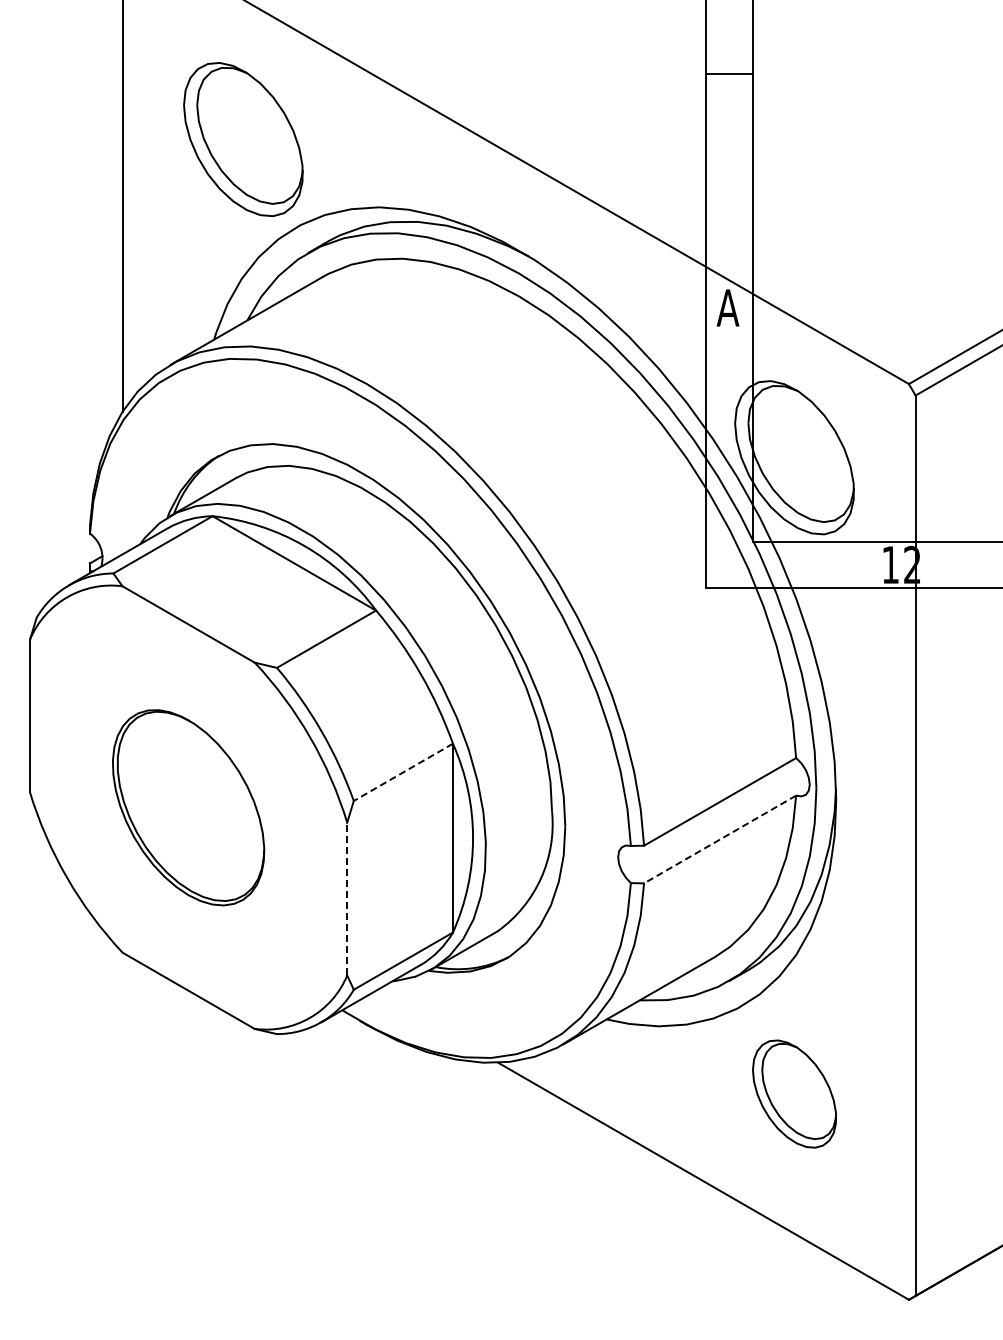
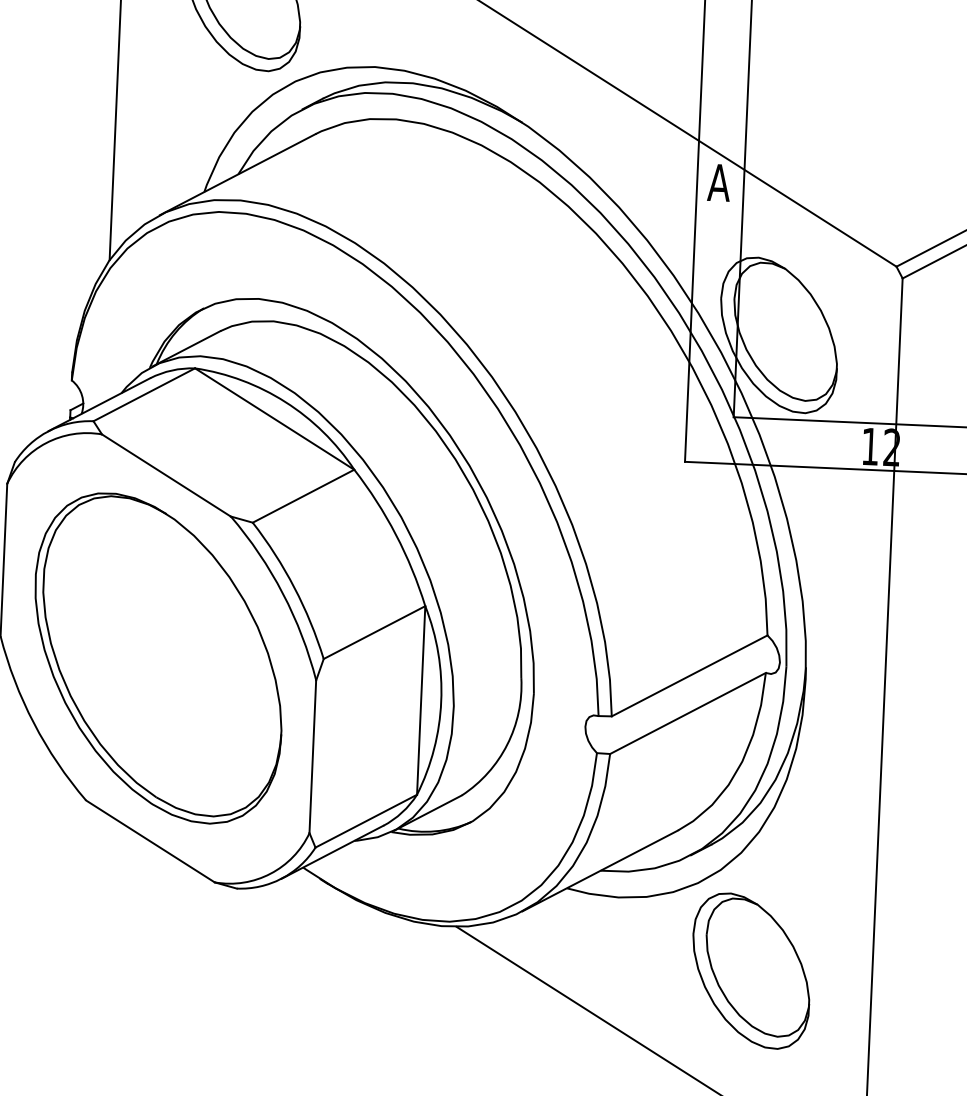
line: (402, 772) -> (373, 632), dashed -> solid
part: (188, 807) -> (158, 658), size x1.67
line: (720, 839) -> (688, 713), dashed -> solid
line: (347, 898) -> (313, 756), dashed -> solid
part: (794, 1093) -> (751, 970), size x1.43

